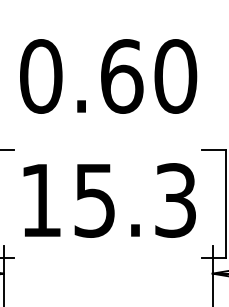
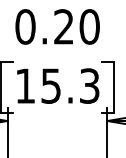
text: (122, 75) -> (64, 26), 0.60 -> 0.20

